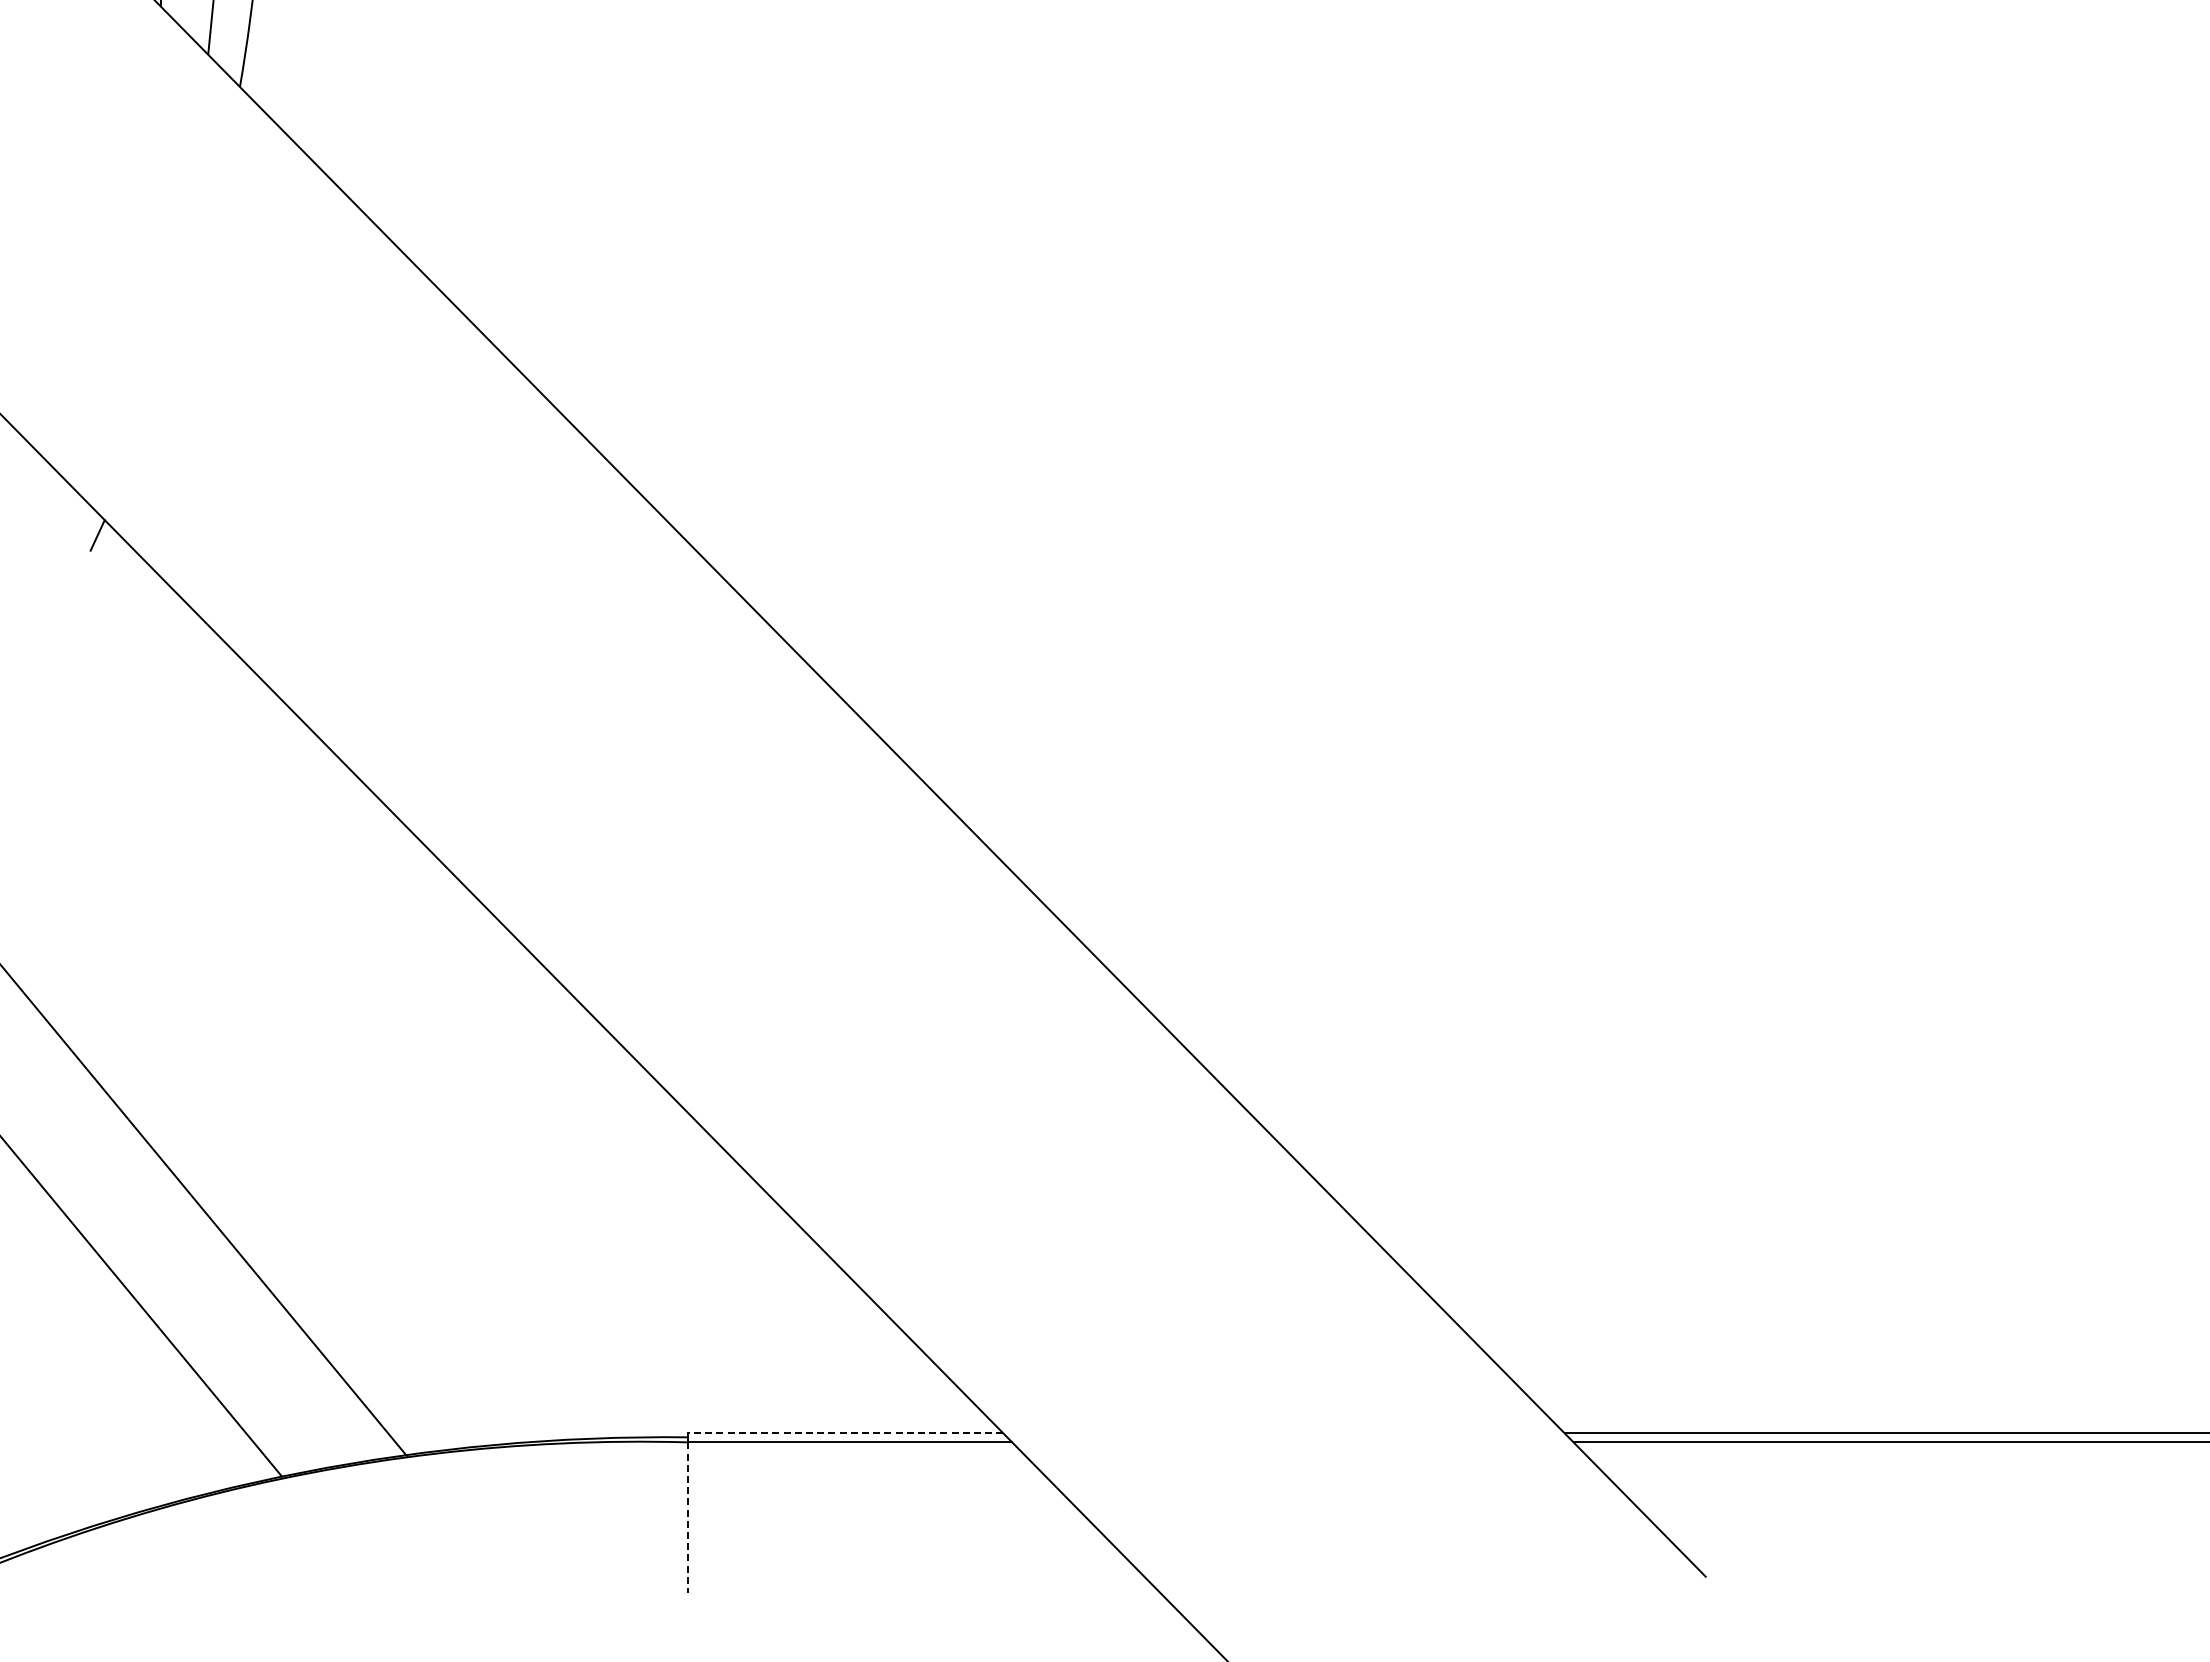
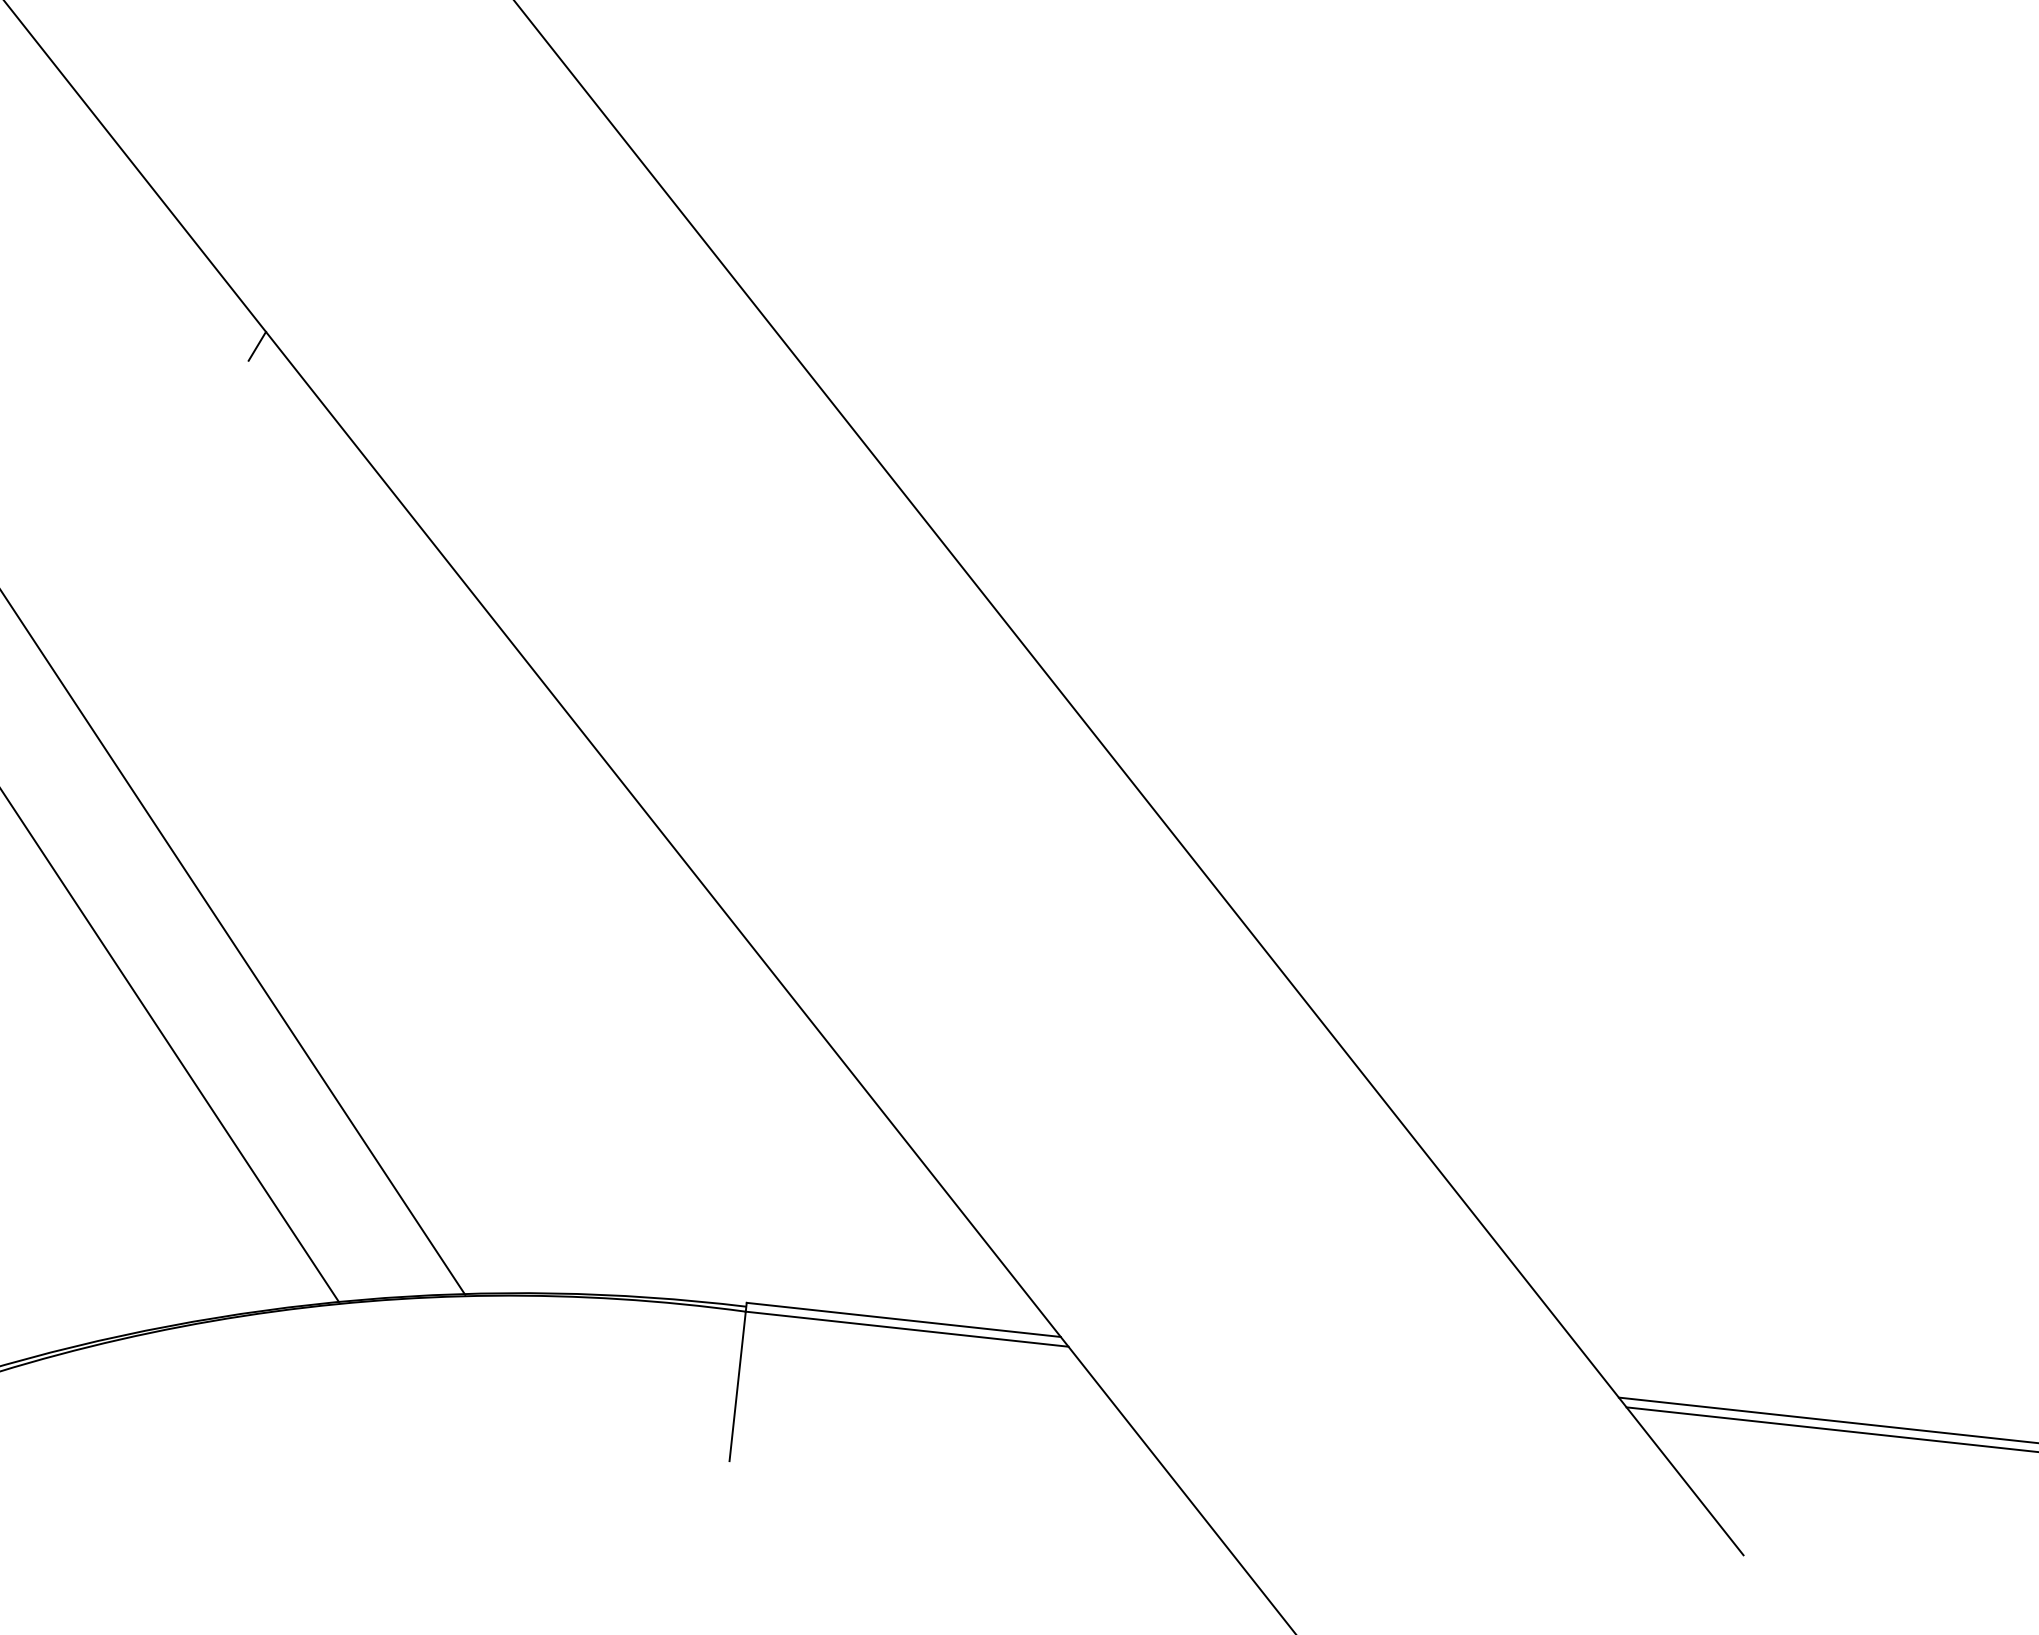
line: (845, 1433) -> (903, 1319), dashed -> solid
line: (687, 1518) -> (737, 1387), dashed -> solid

